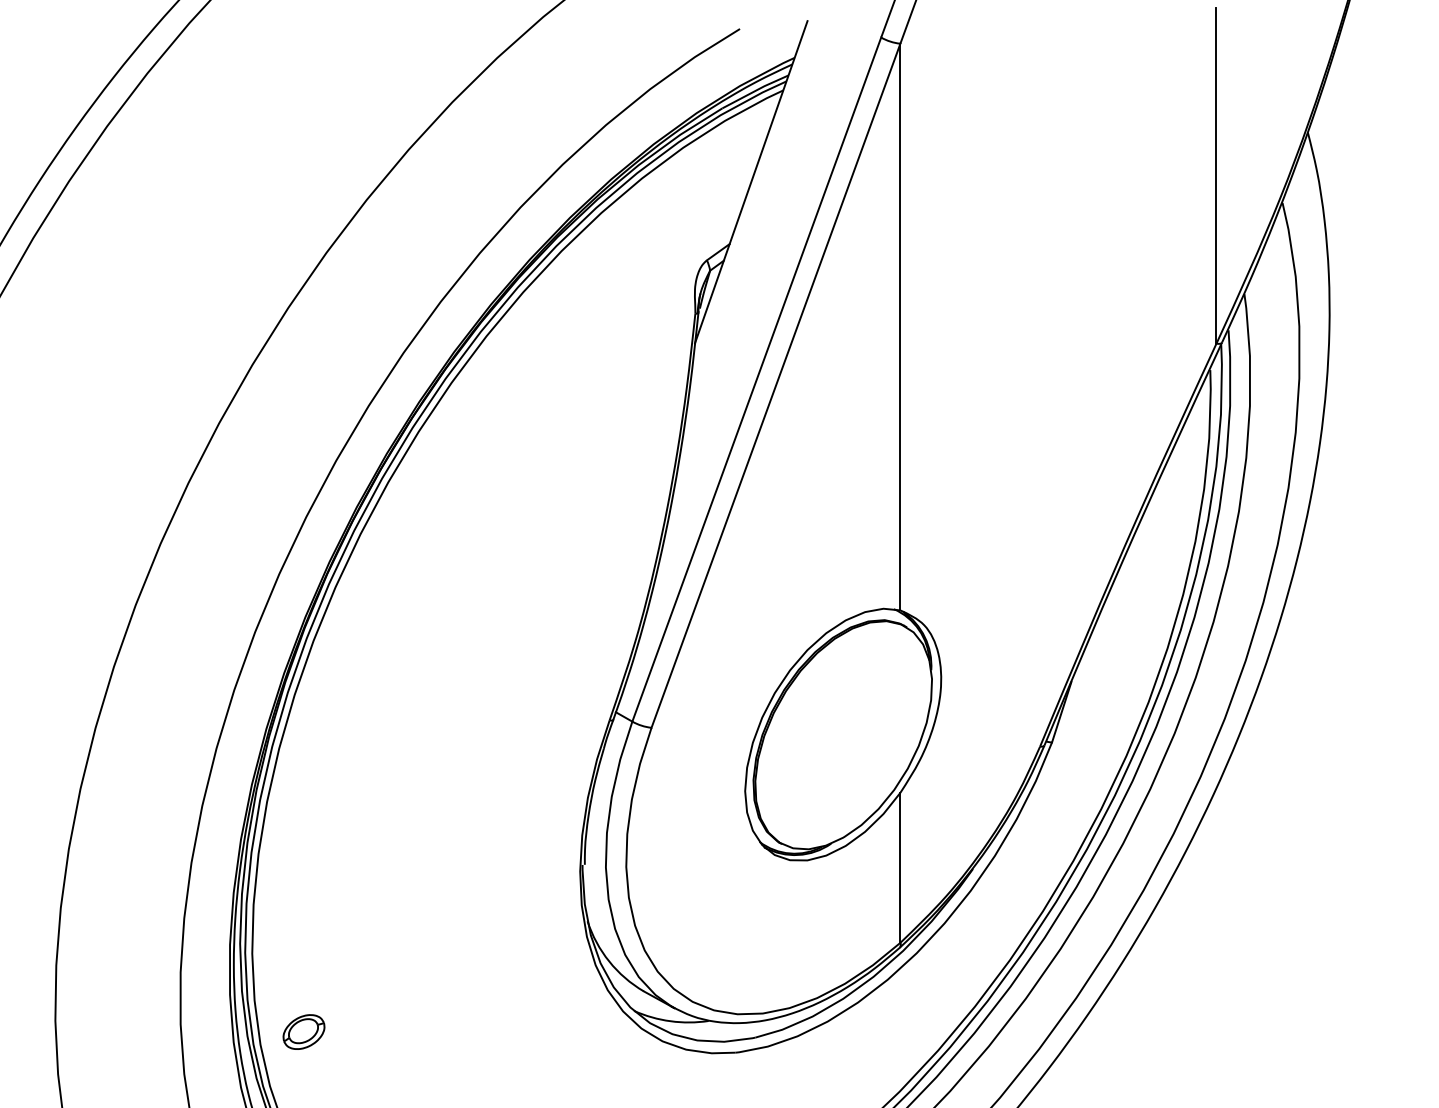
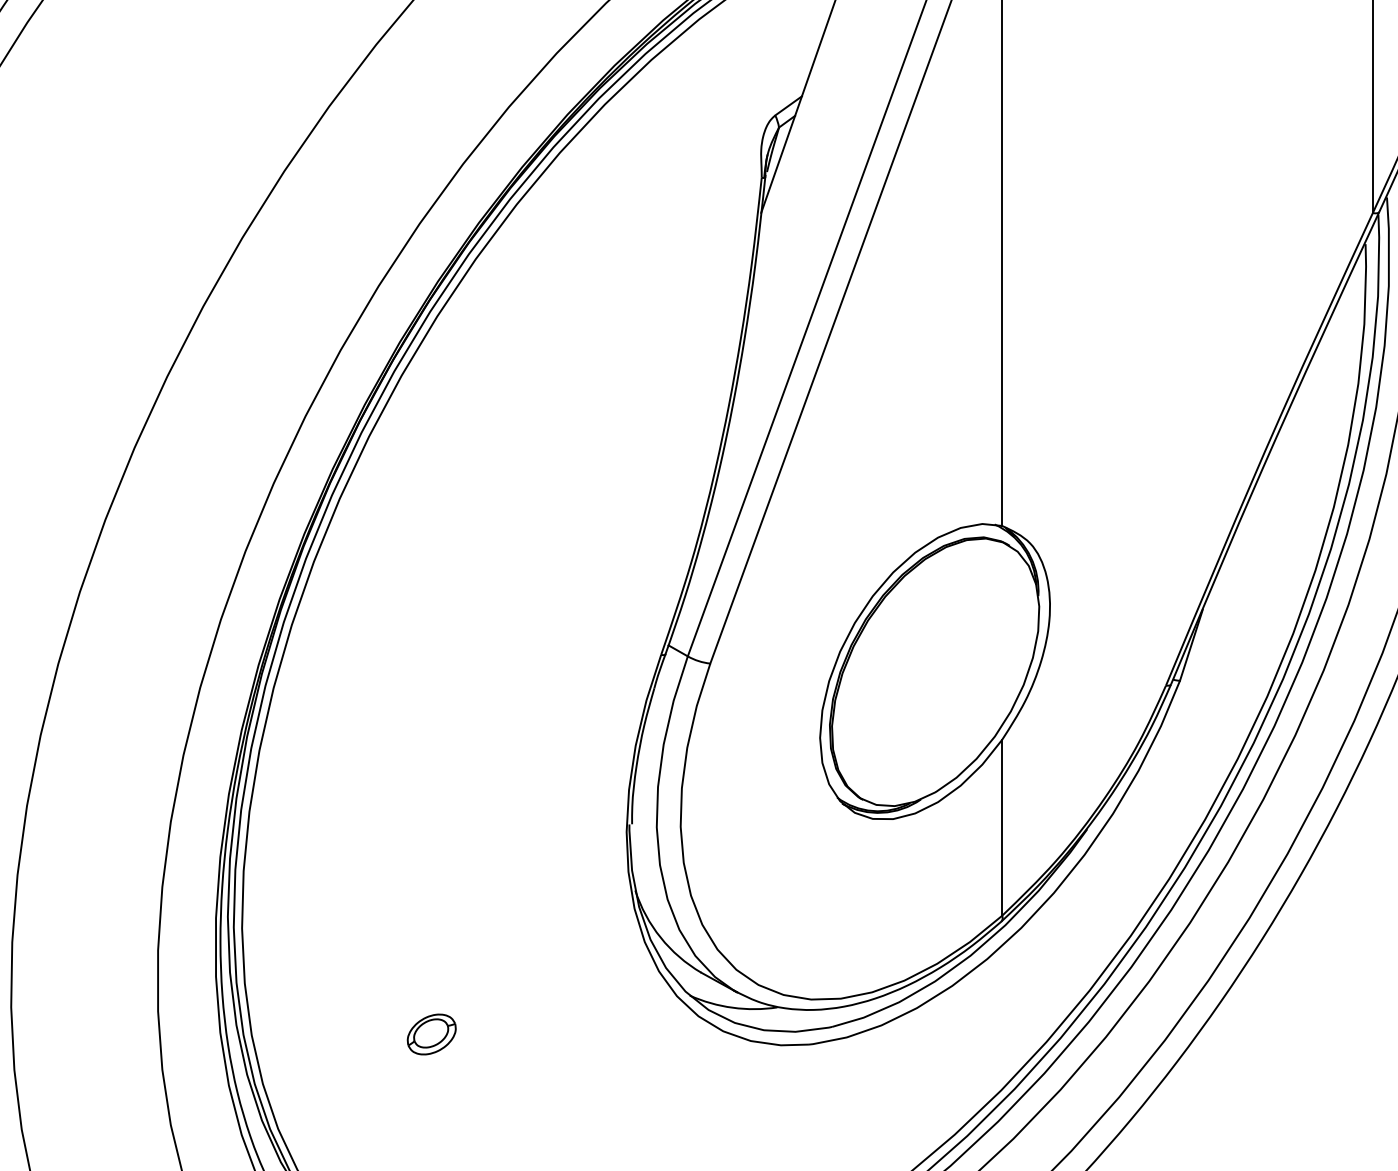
part: (303, 1031) -> (431, 1033), moved

